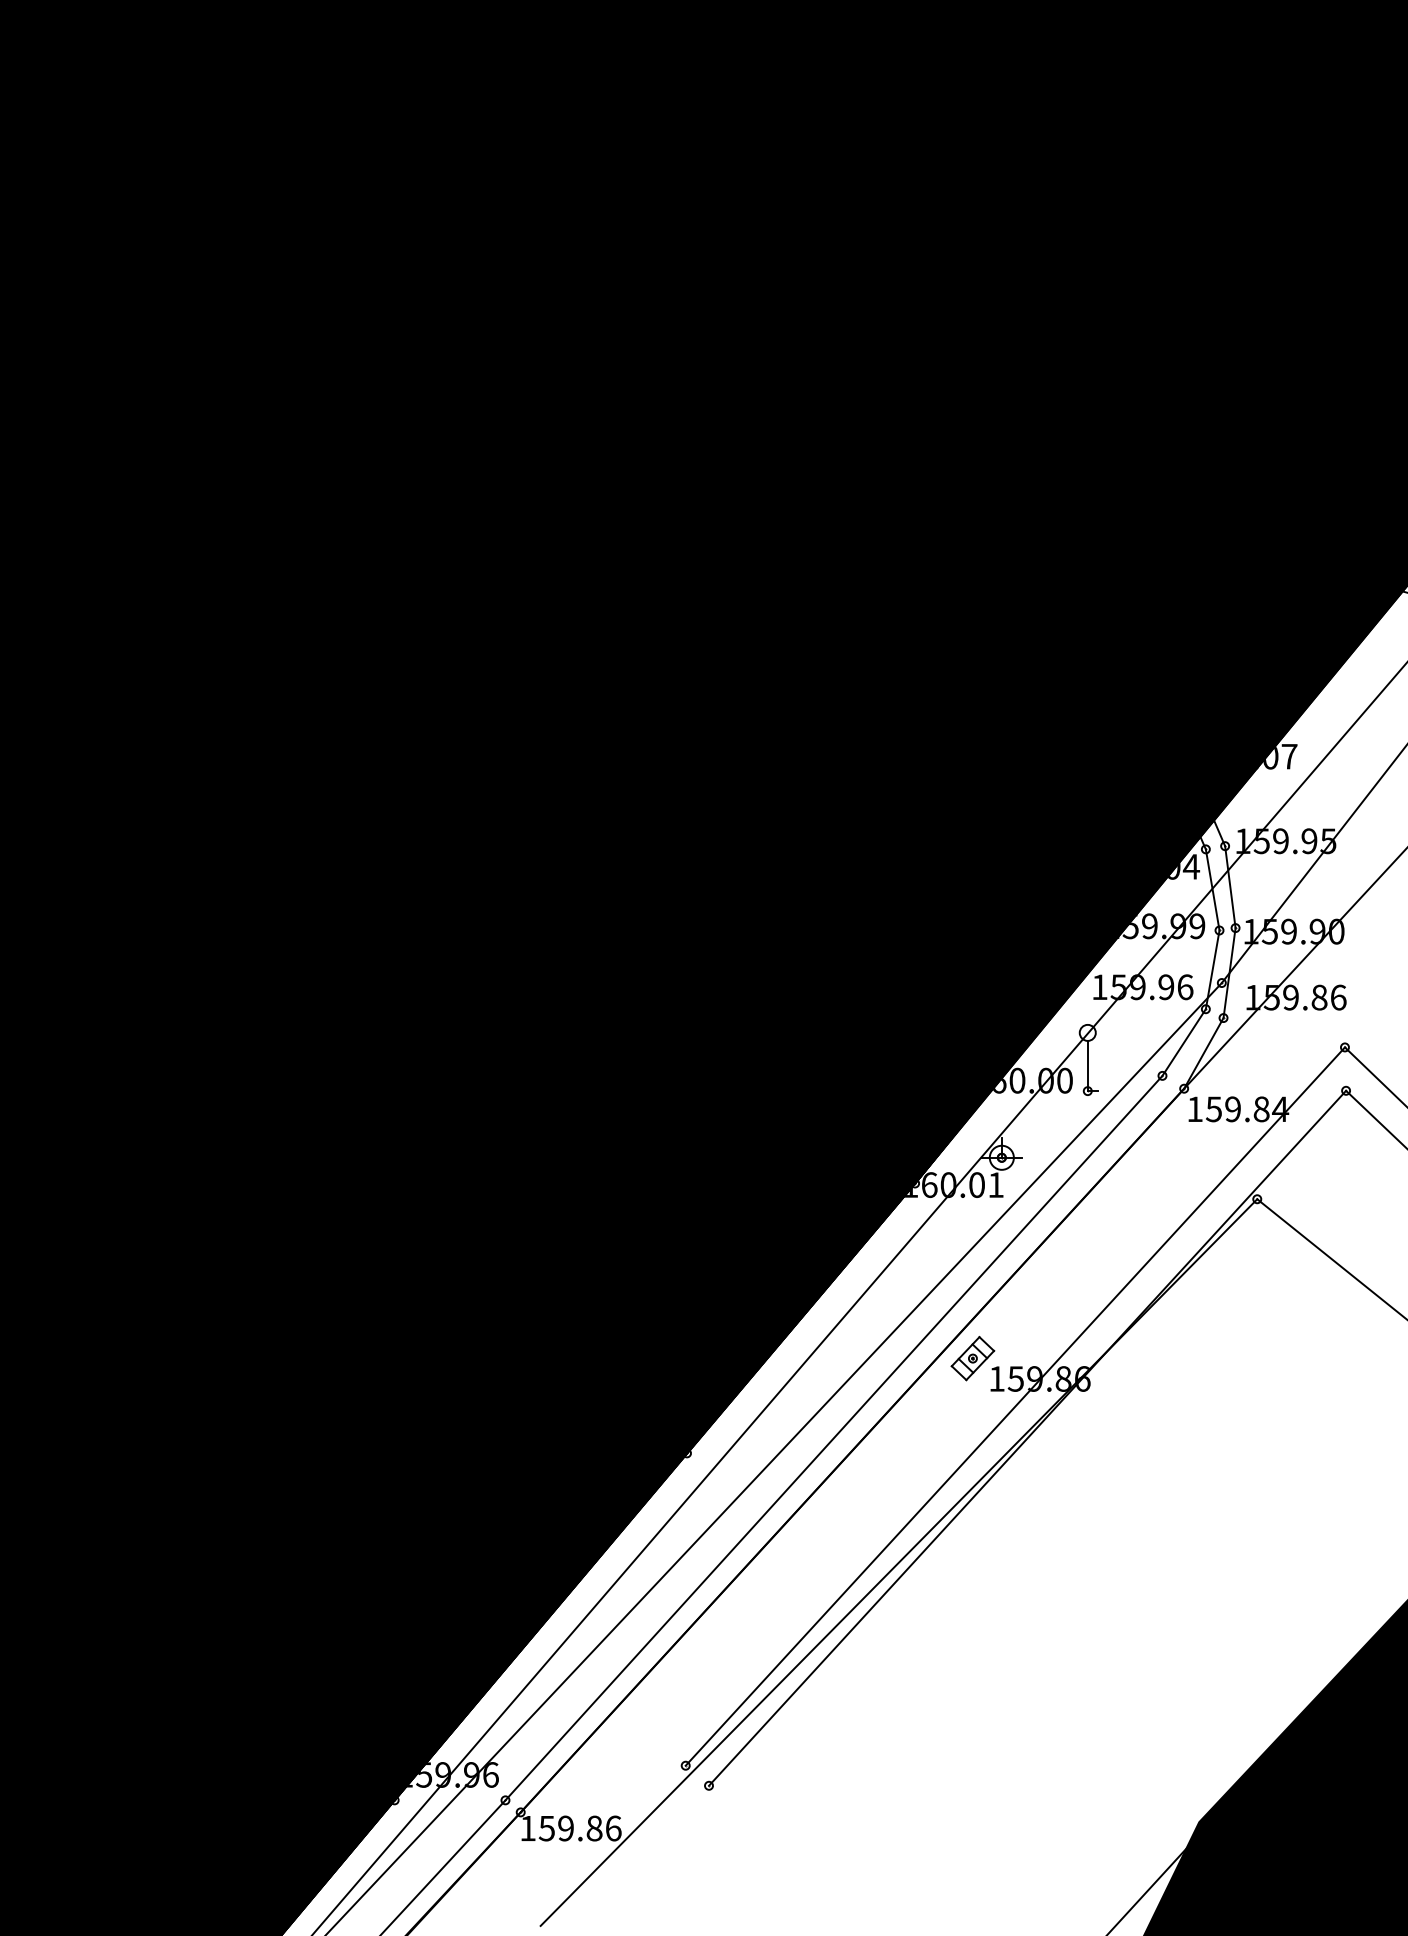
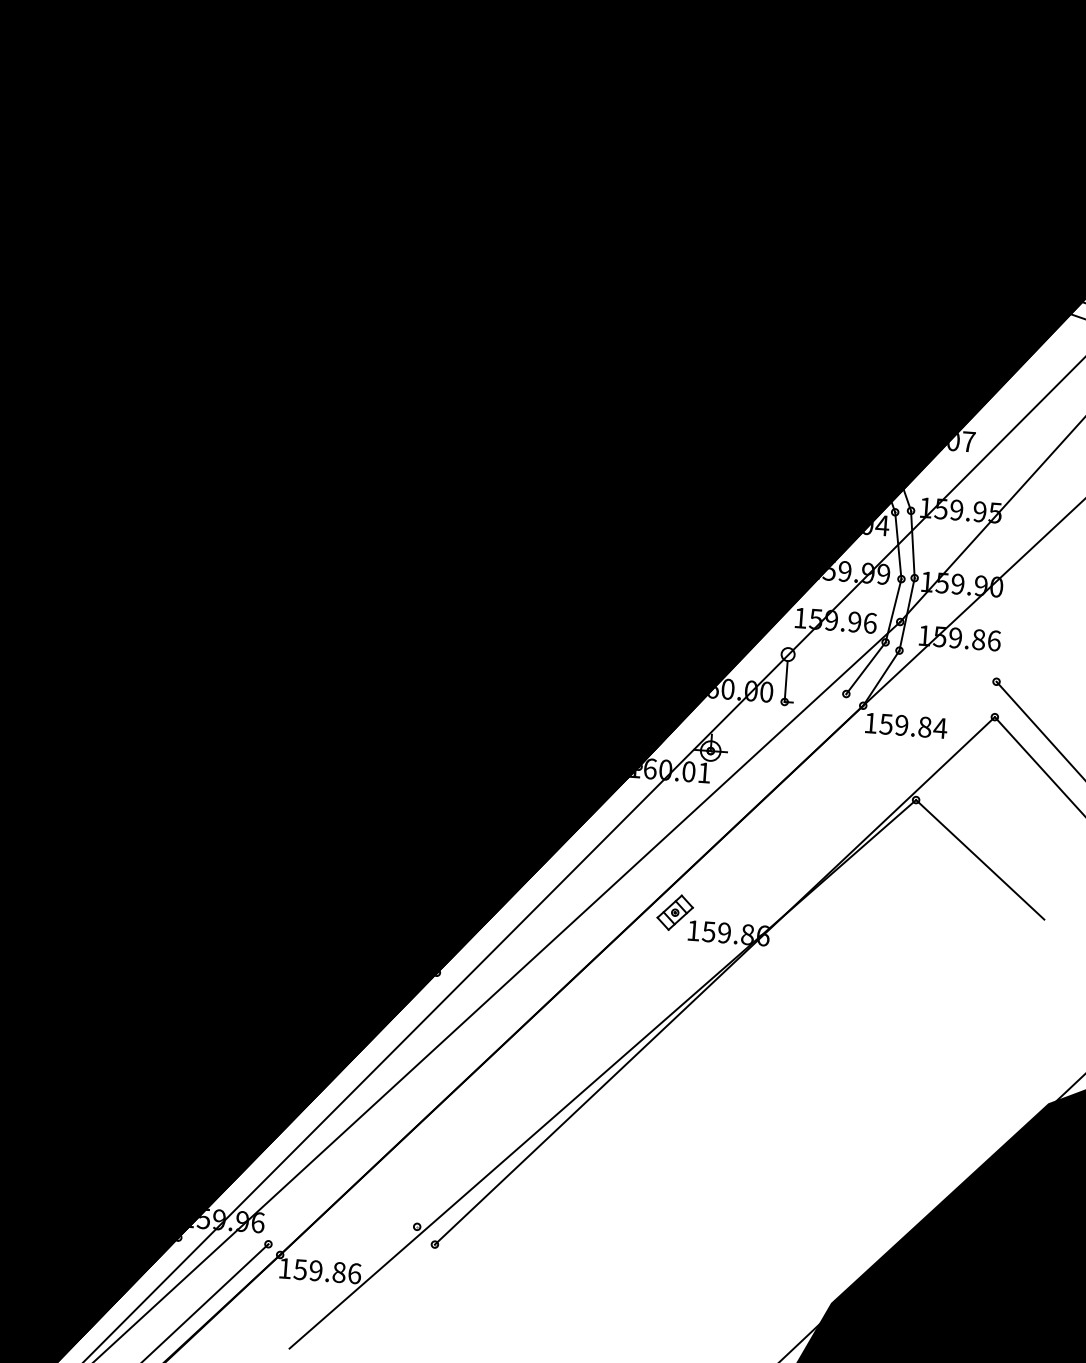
line: (1014, 1406) -> (706, 954), removed
line: (833, 1437) -> (557, 968), removed

